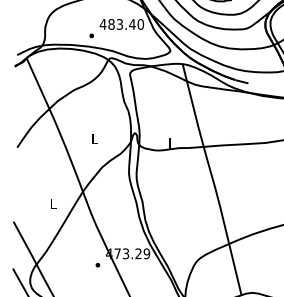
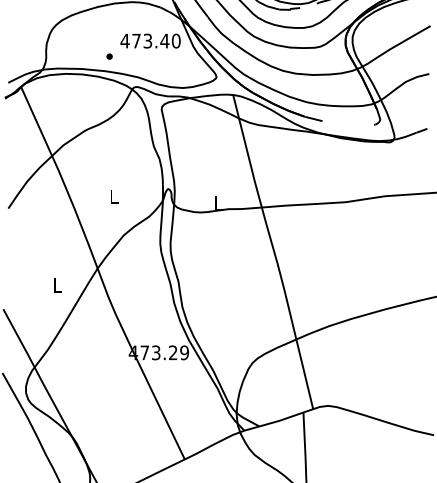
text: (111, 24) -> (136, 40), 483.40 -> 473.40
part: (97, 265) -> (117, 368), removed

